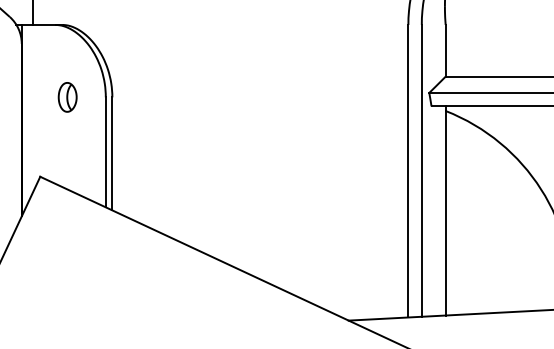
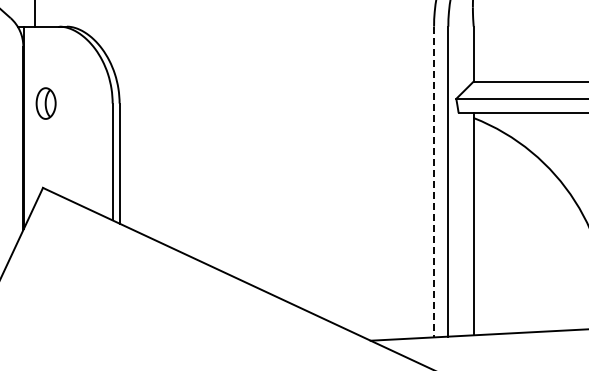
part: (67, 97) -> (45, 103), moved
line: (408, 171) -> (434, 182), solid -> dashed

